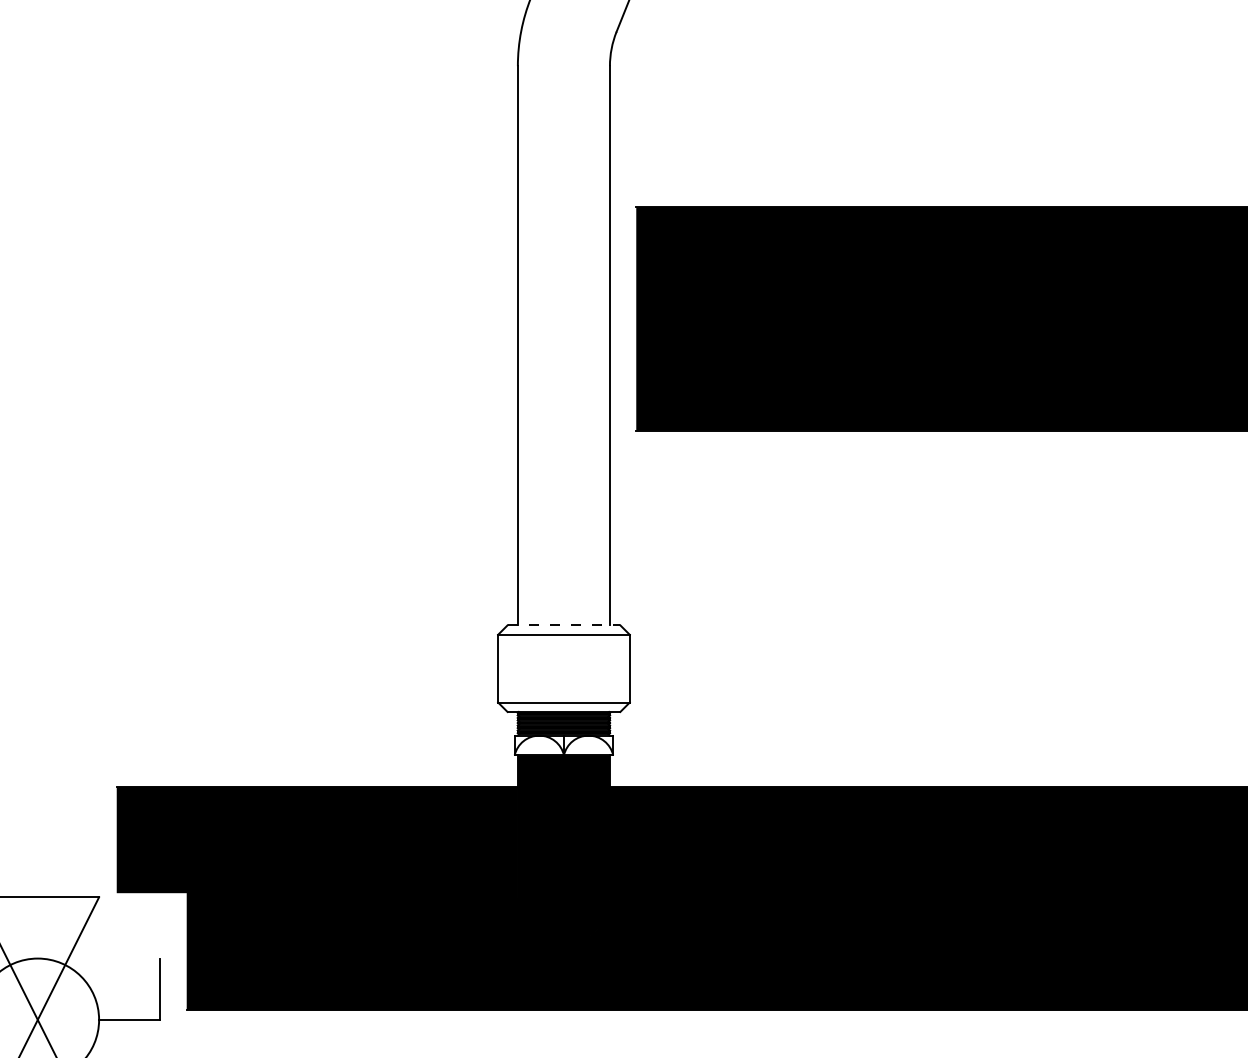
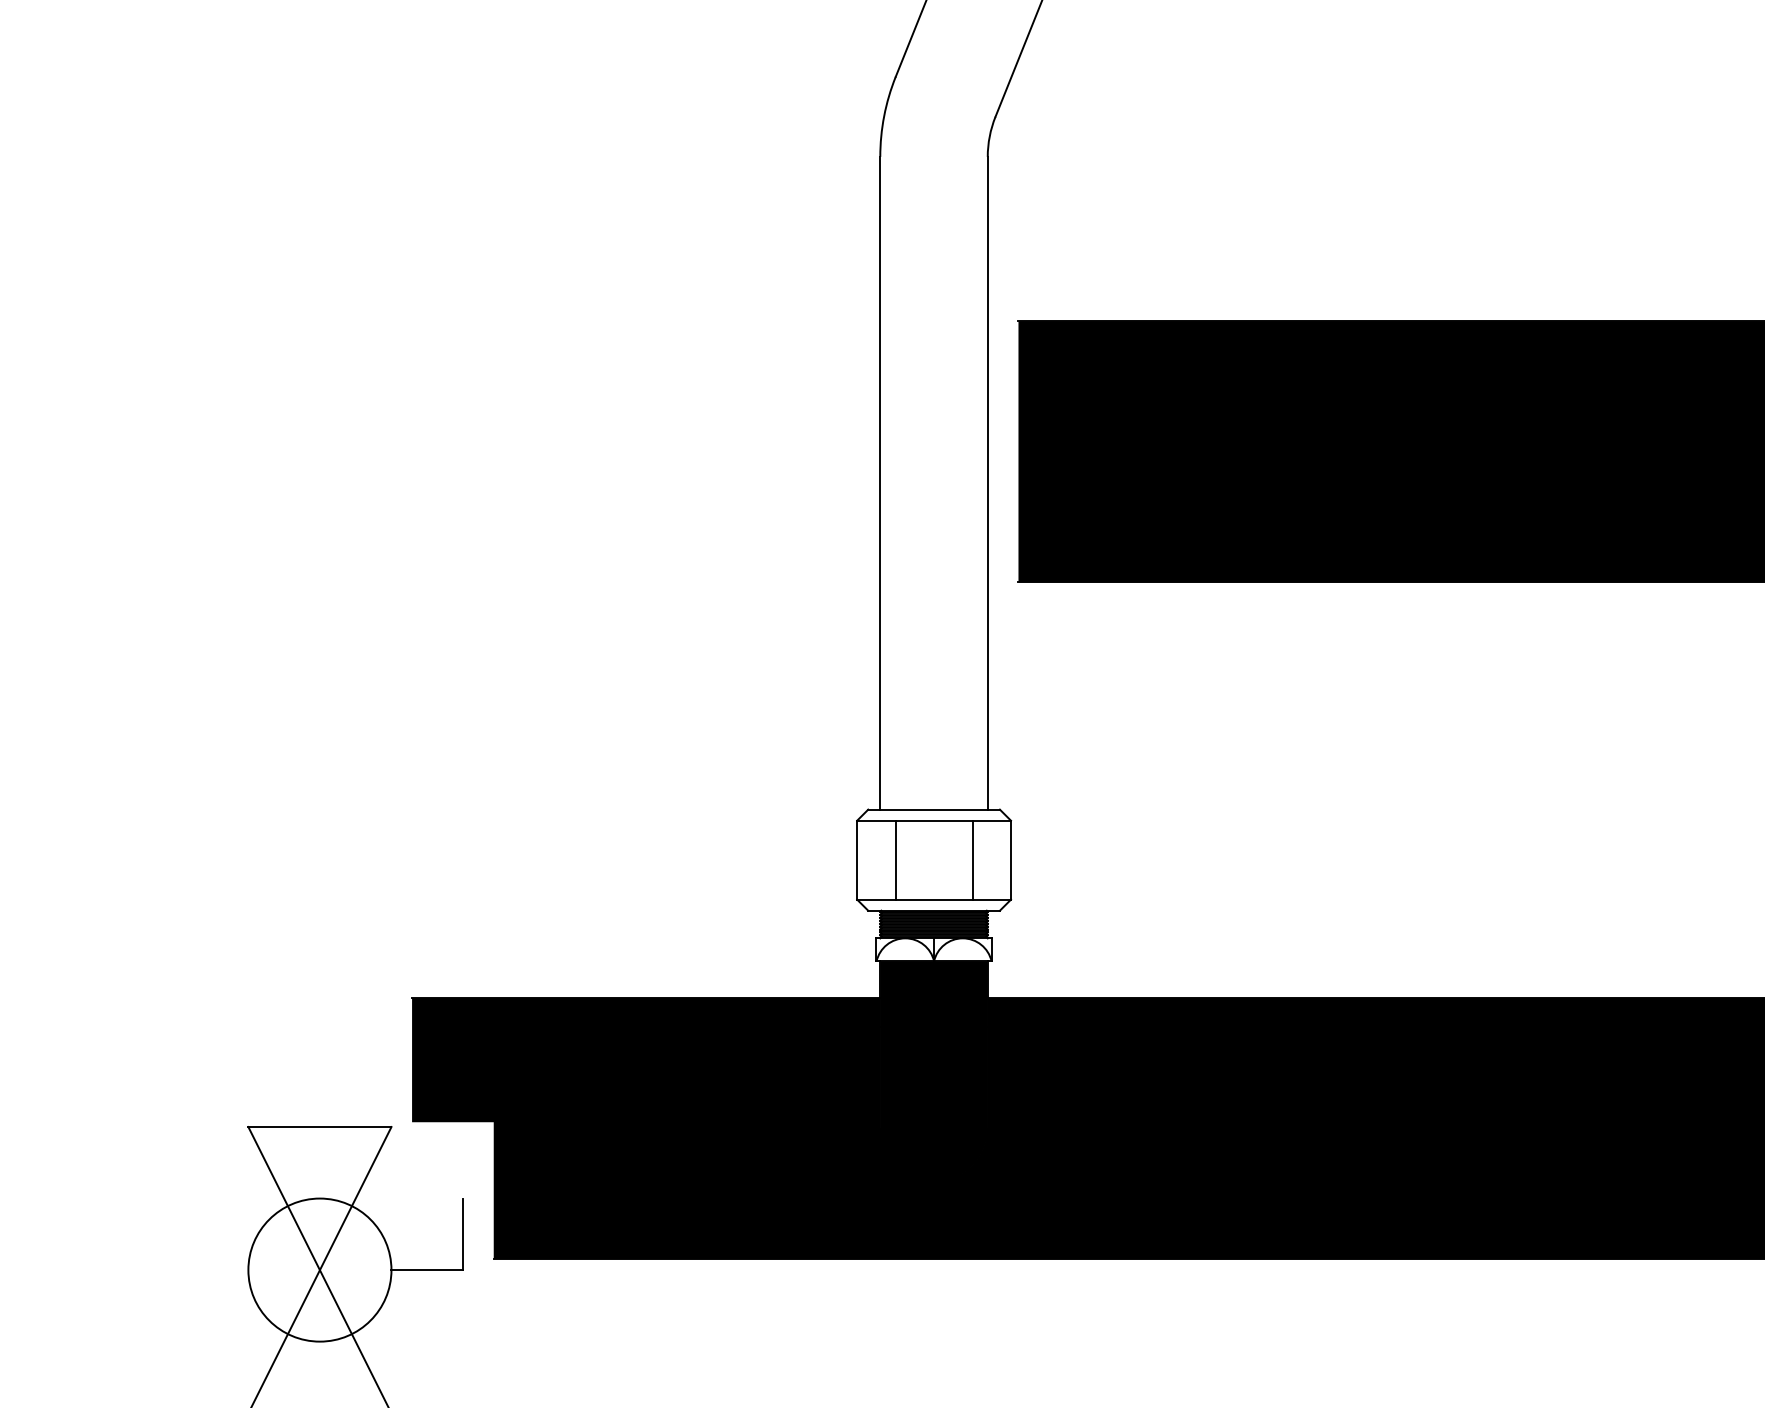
line: (564, 625) -> (934, 809), dashed -> solid
line: (530, 668) -> (895, 859), added
line: (596, 668) -> (972, 859), added

